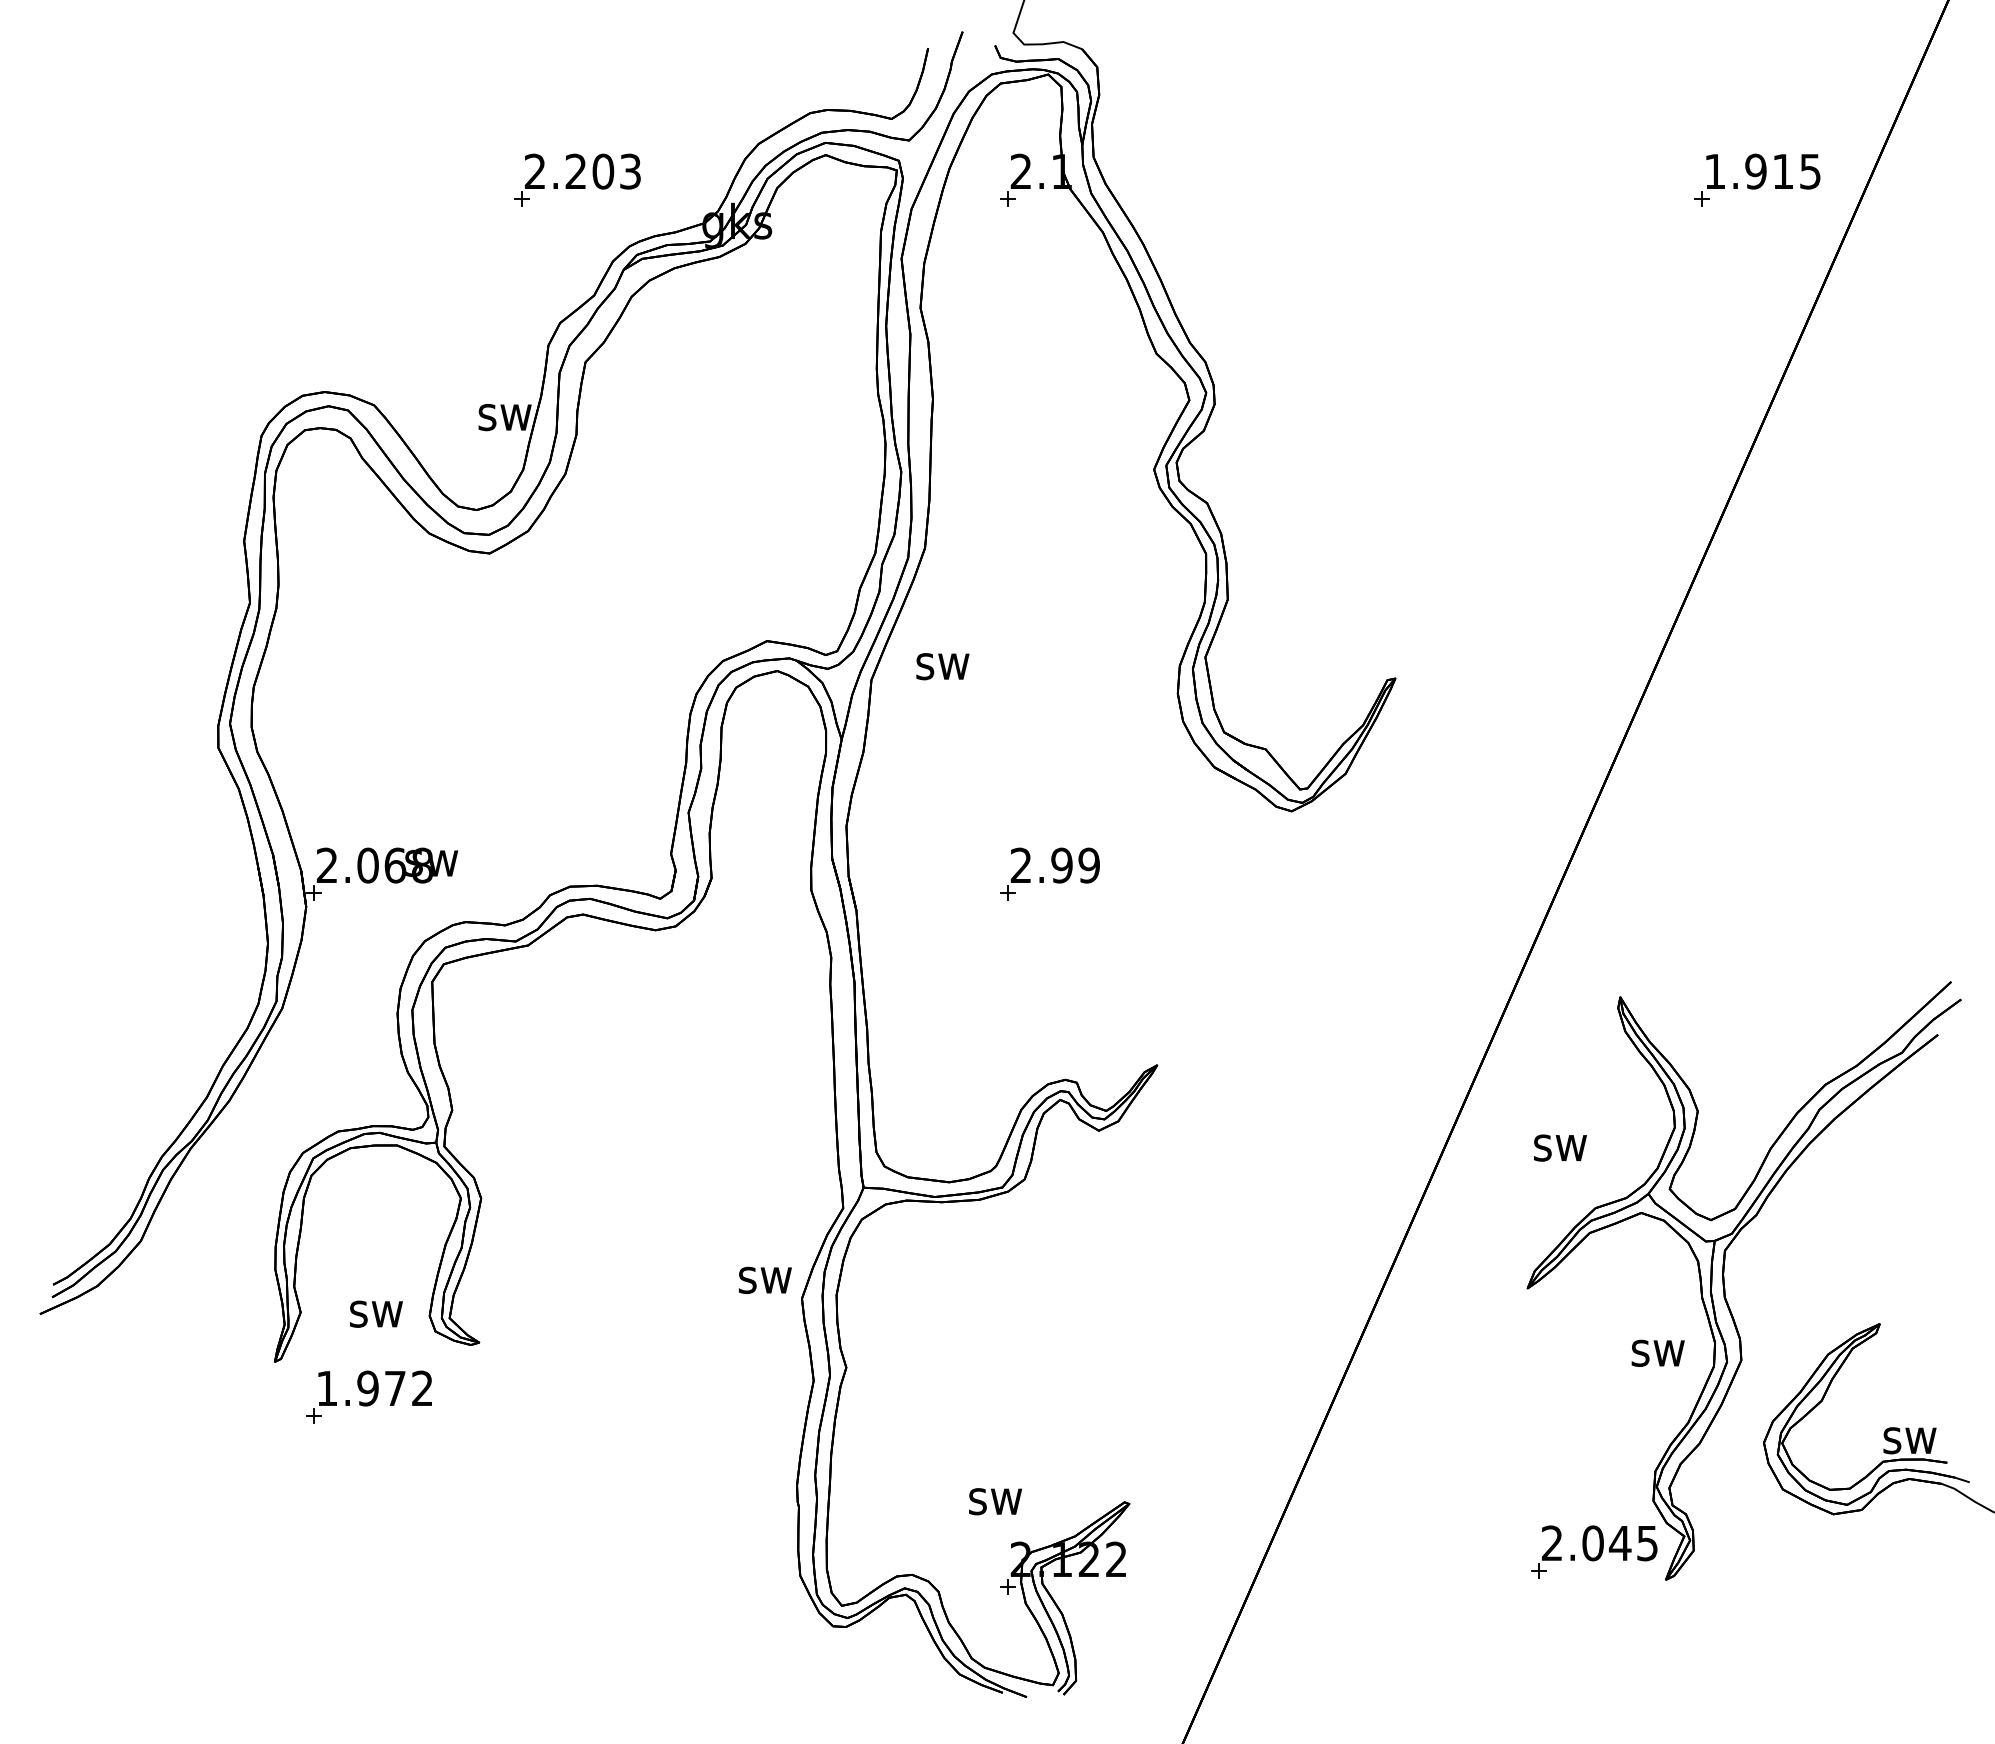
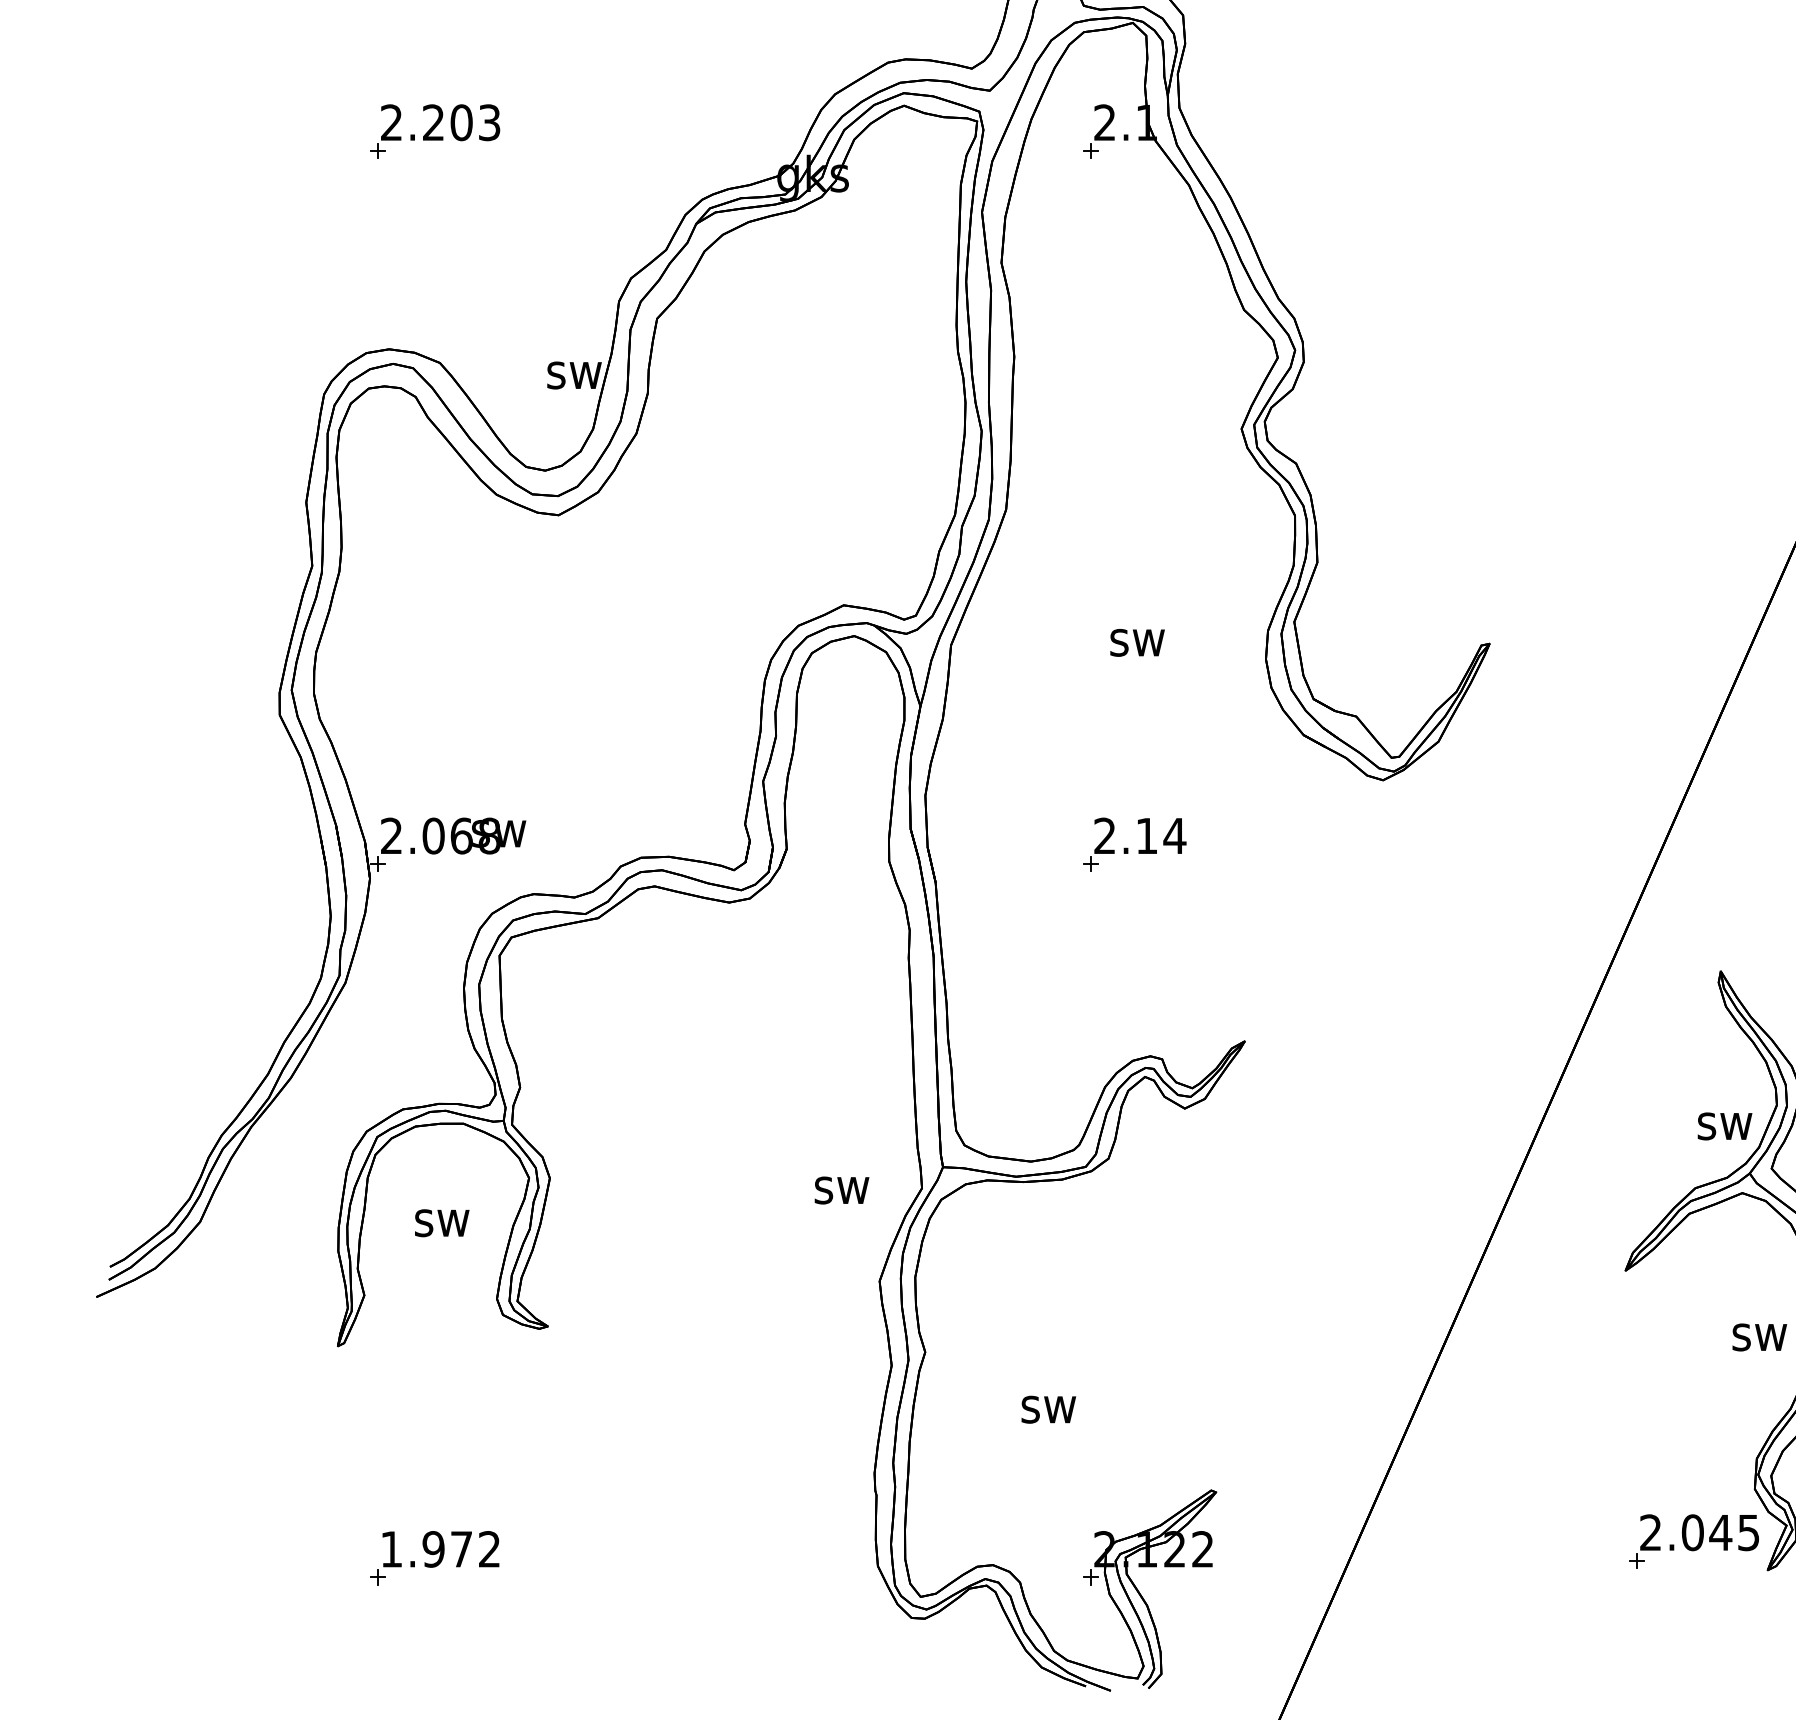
part: (577, 179) -> (435, 130), moved
text: (942, 666) -> (1137, 642), moved
text: (1075, 865) -> (1160, 835), 2.99 -> 2.14
text: (1560, 1147) -> (1725, 1125), moved
text: (764, 1279) -> (841, 1189), moved
text: (376, 1313) -> (442, 1222), moved
part: (368, 1396) -> (434, 1557), moved
text: (995, 1501) -> (1048, 1409), moved

